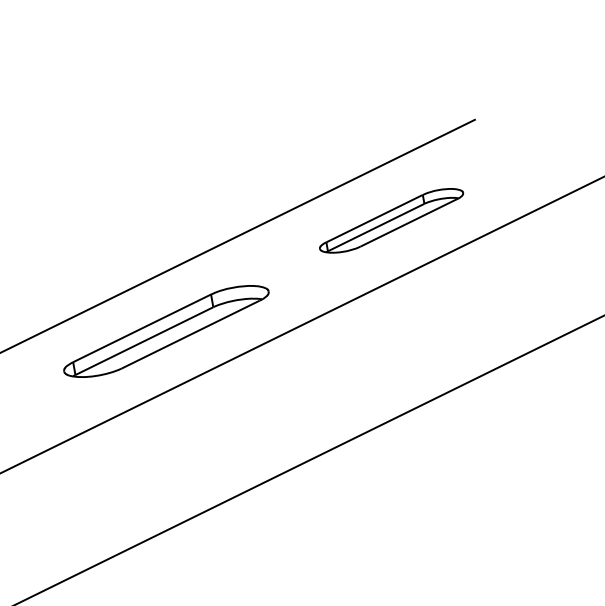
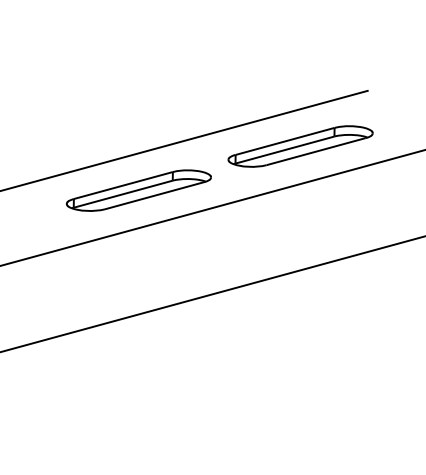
part: (391, 220) -> (300, 146), size x1.43

